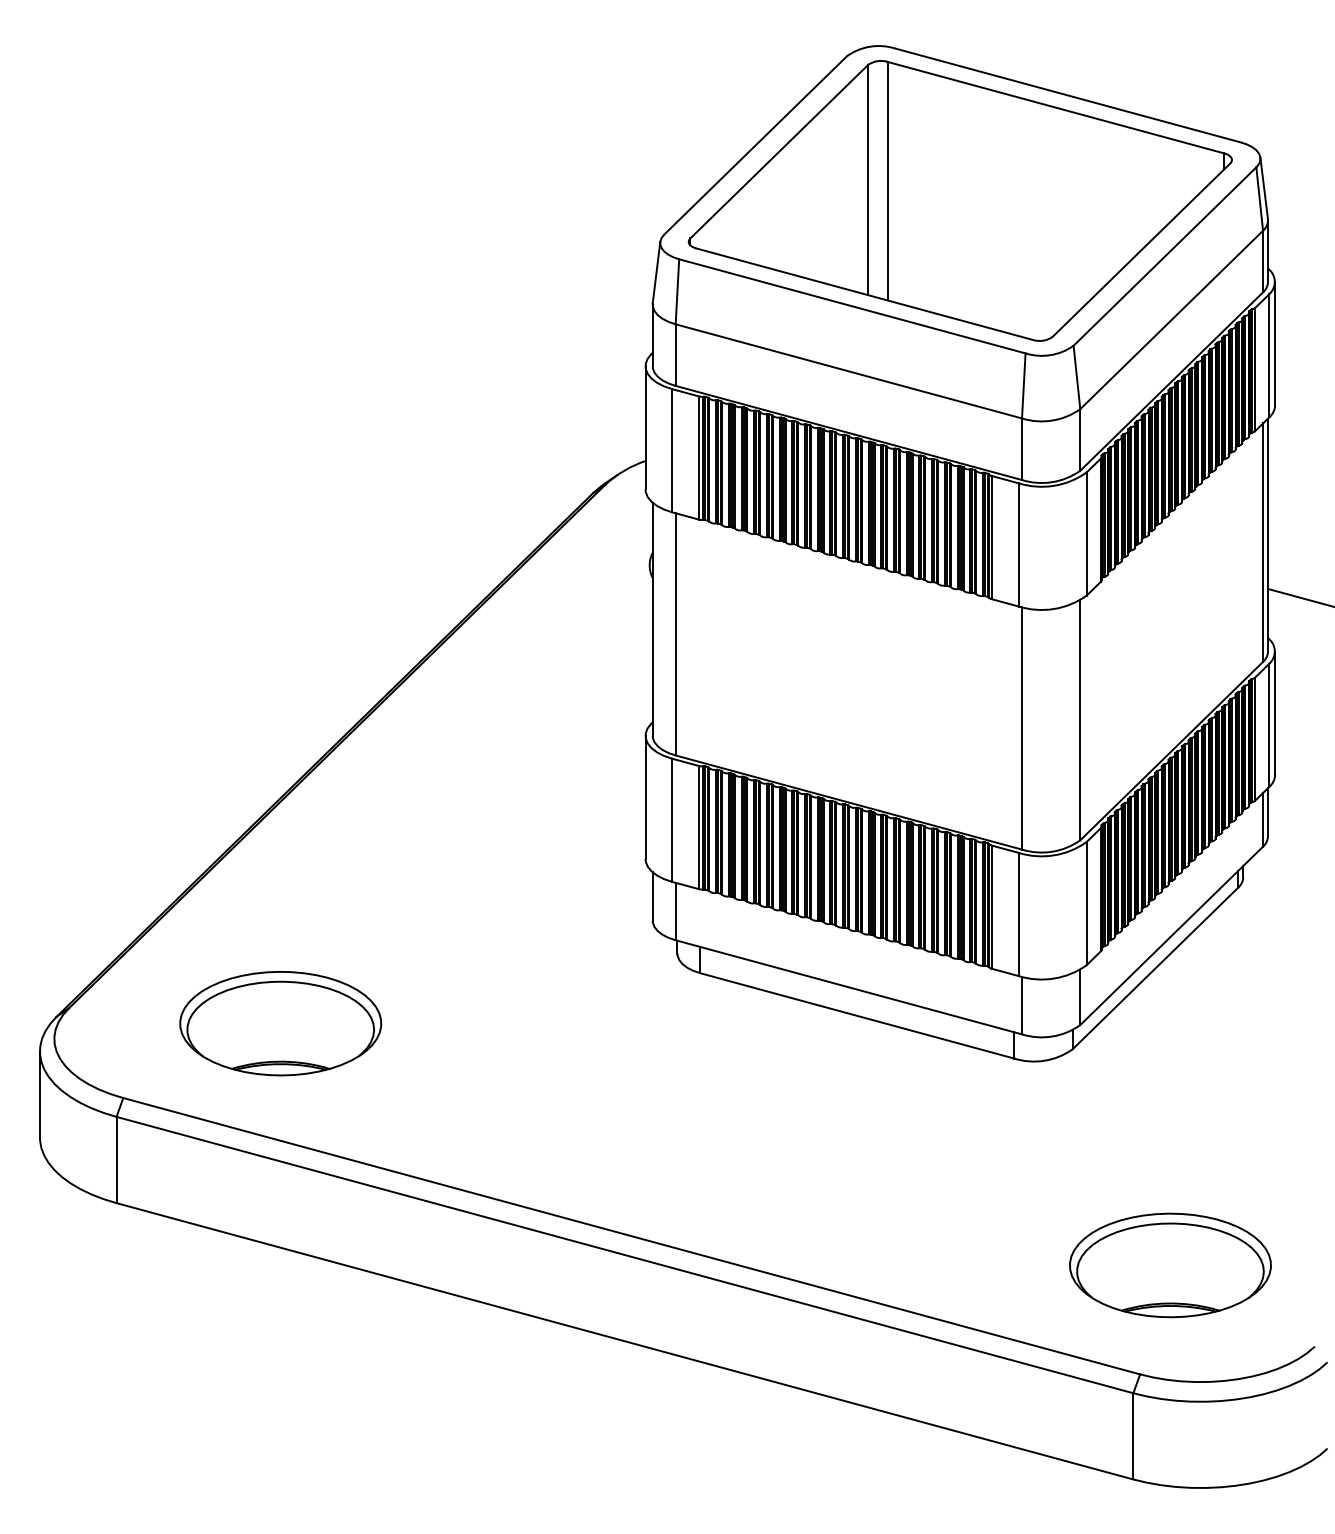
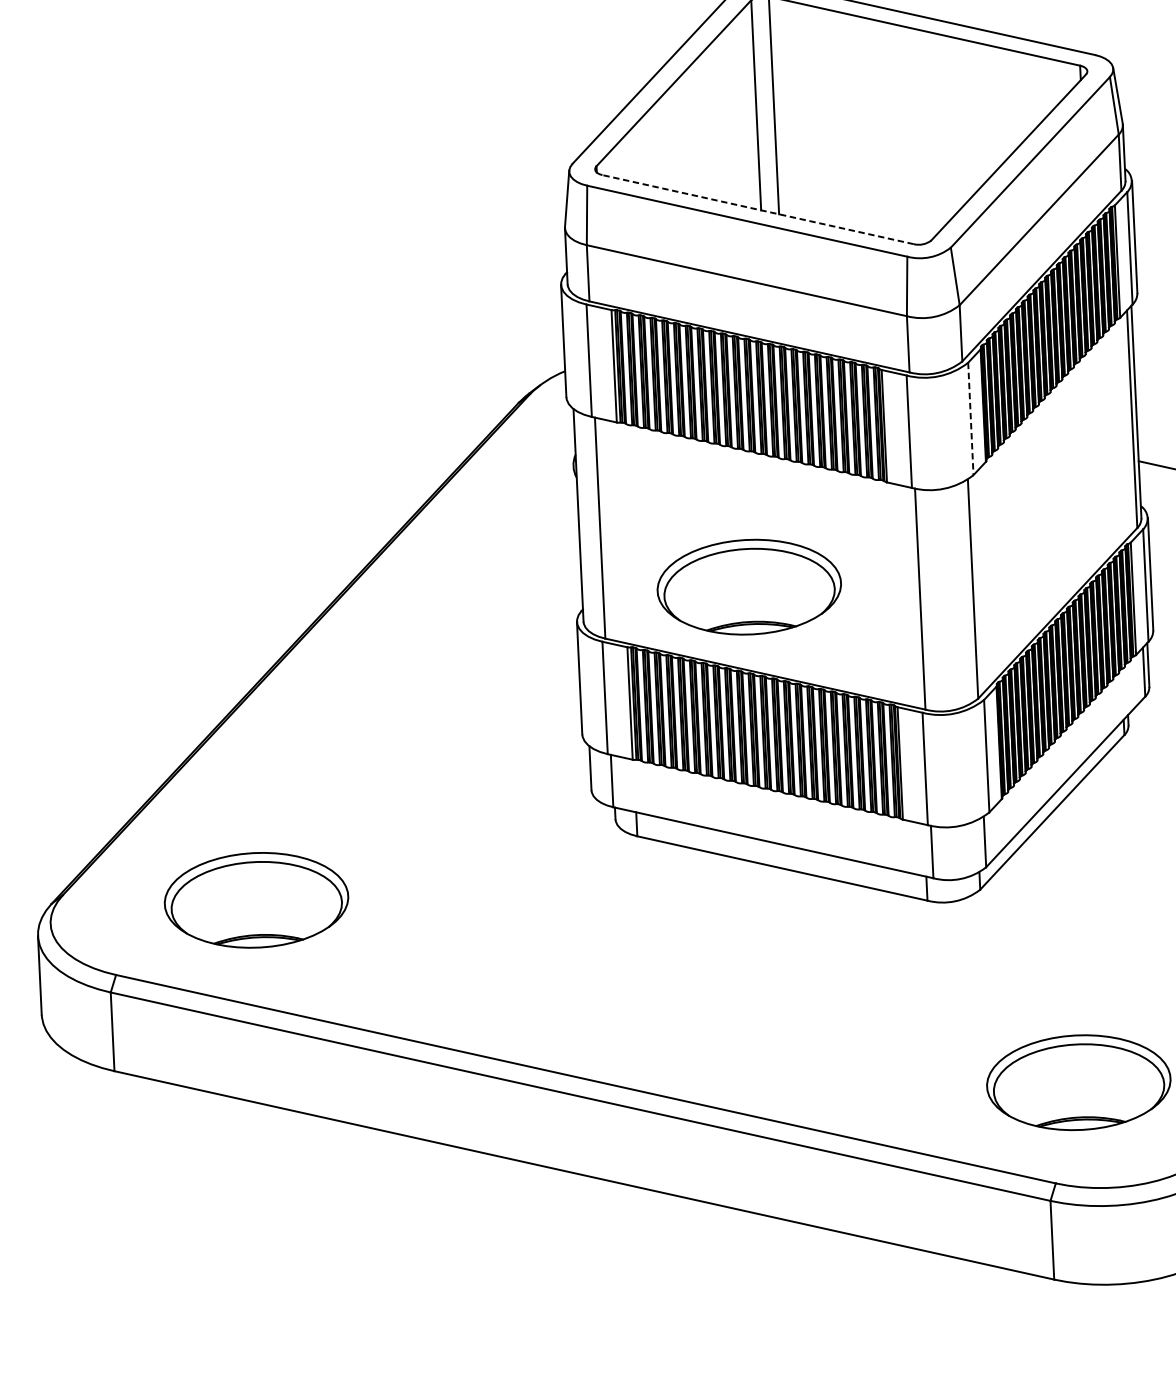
line: (864, 294) -> (757, 209), solid -> dashed
line: (1086, 534) -> (970, 419), solid -> dashed
part: (835, 706) -> (749, 587), added

